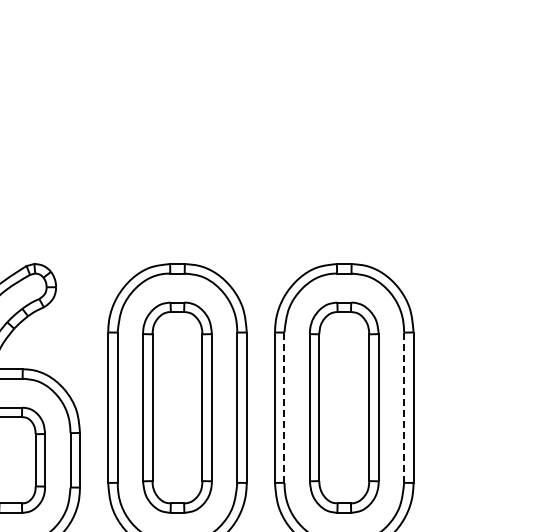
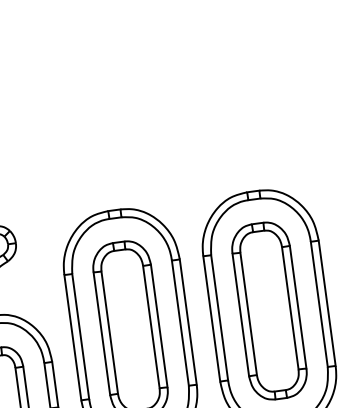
line: (284, 407) -> (219, 317), dashed -> solid
line: (404, 408) -> (319, 304), dashed -> solid

